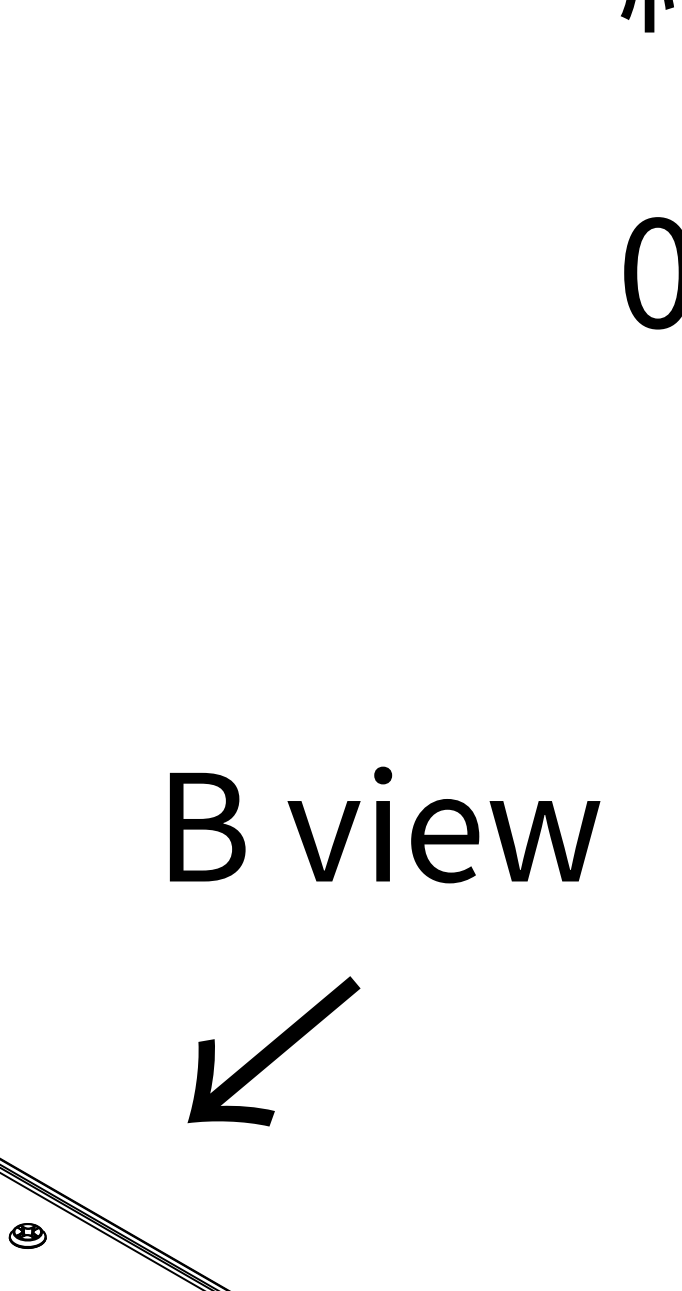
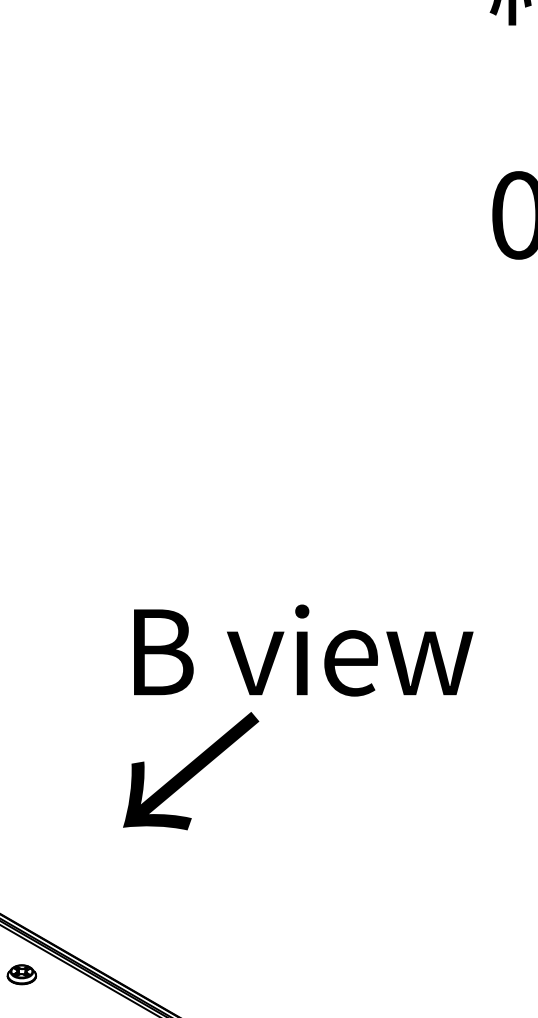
text: (274, 1051) -> (191, 771), moved

